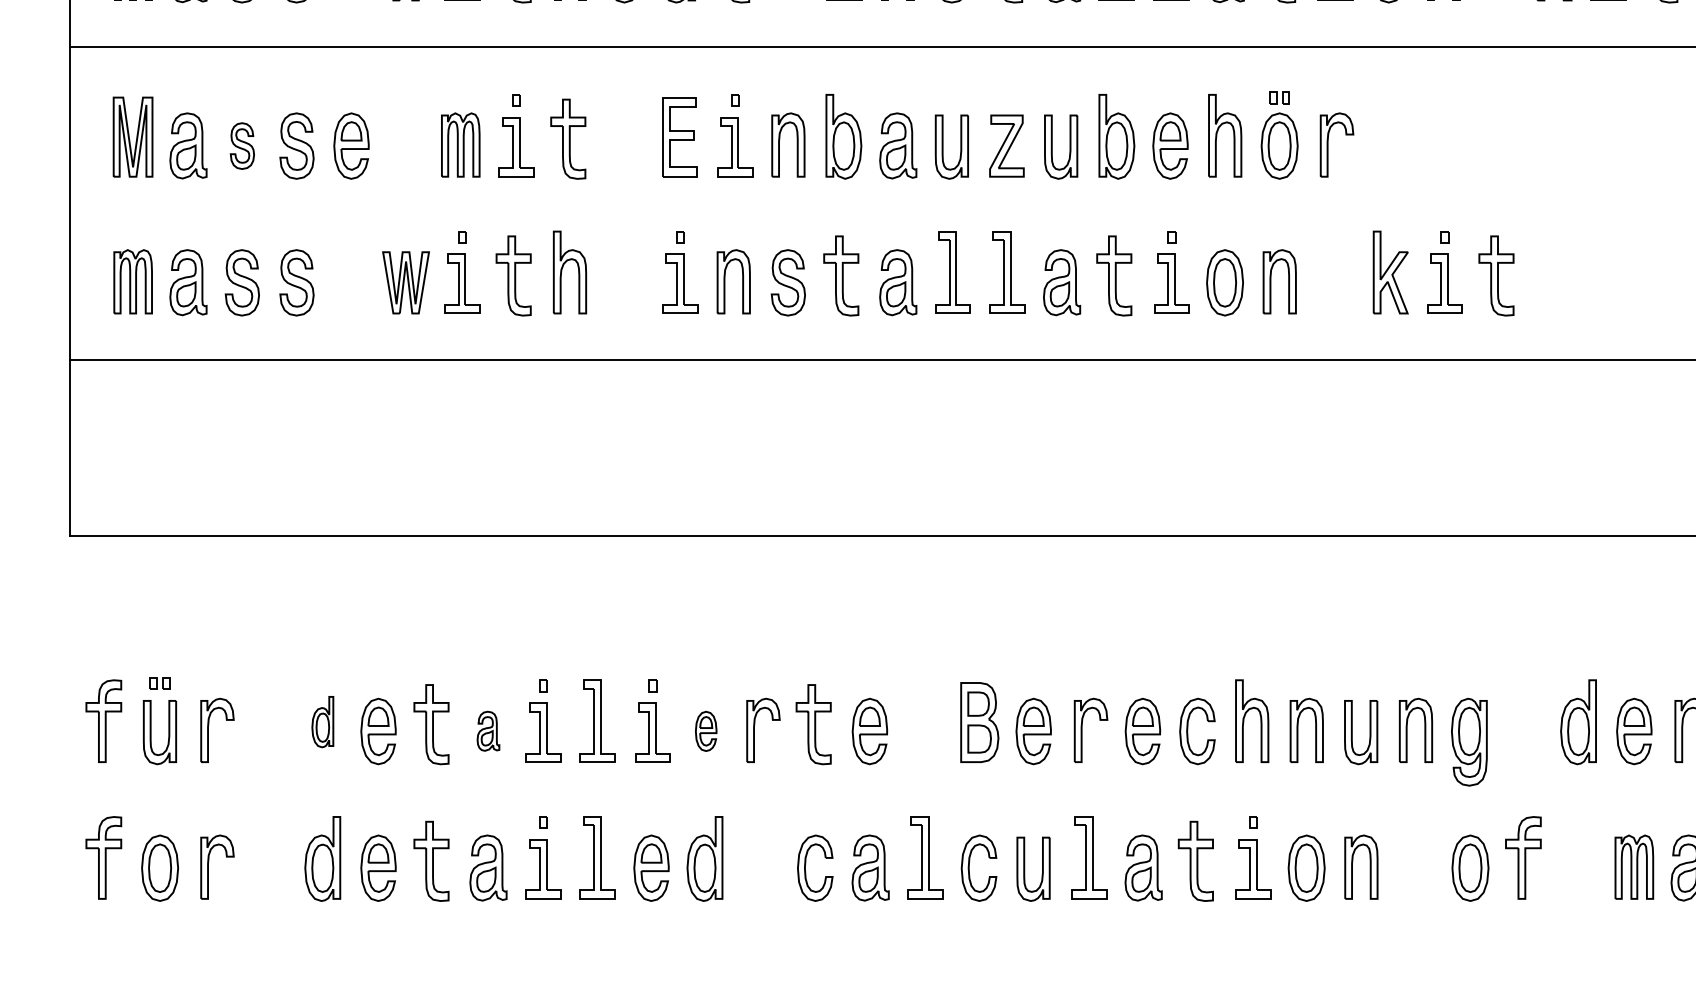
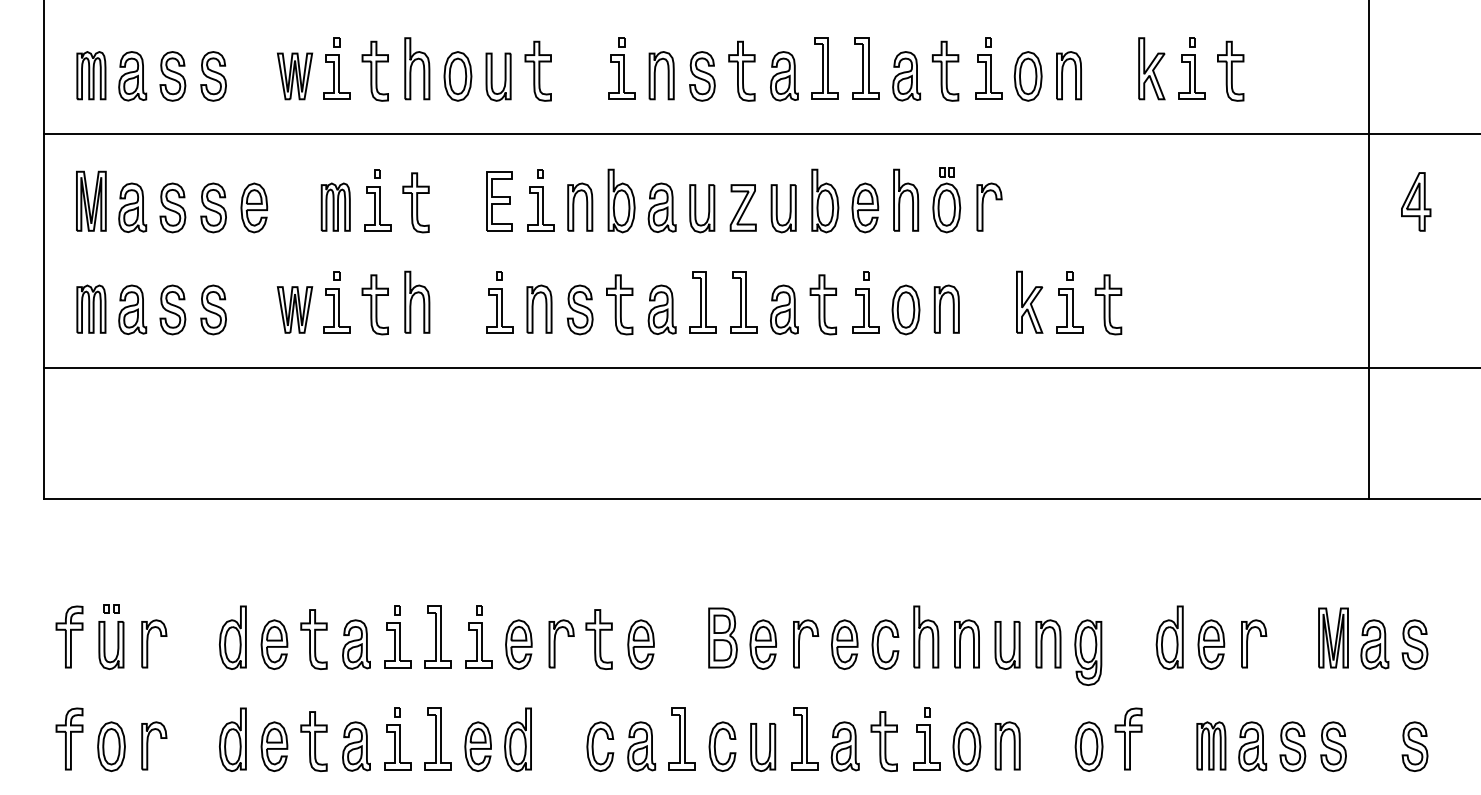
part: (241, 145) -> (172, 207), size x1.43
part: (322, 721) -> (232, 637), size x1.67
part: (488, 731) -> (356, 644), size x1.67
part: (705, 731) -> (518, 644), size x1.67

